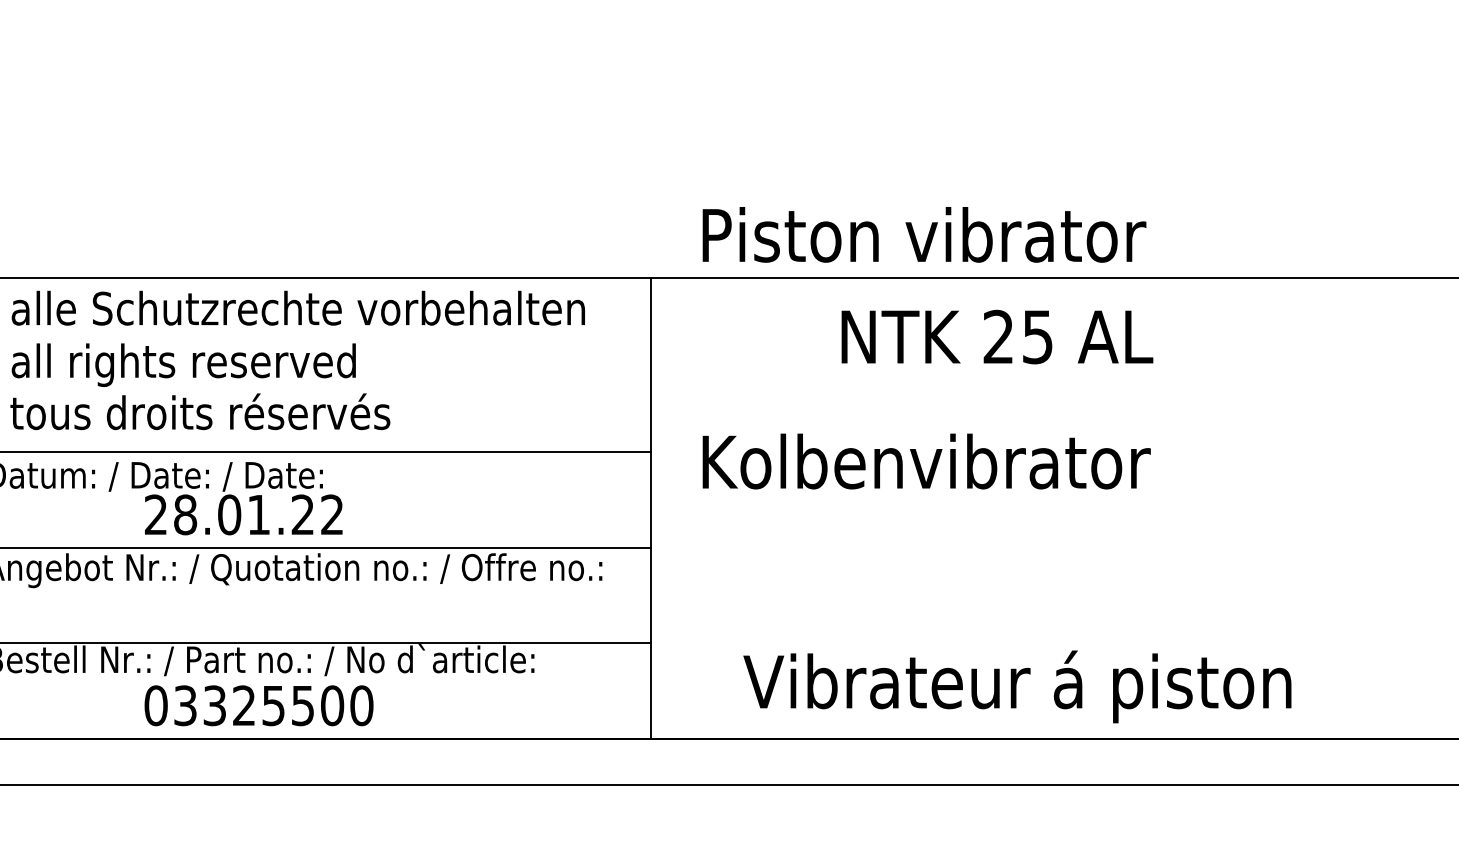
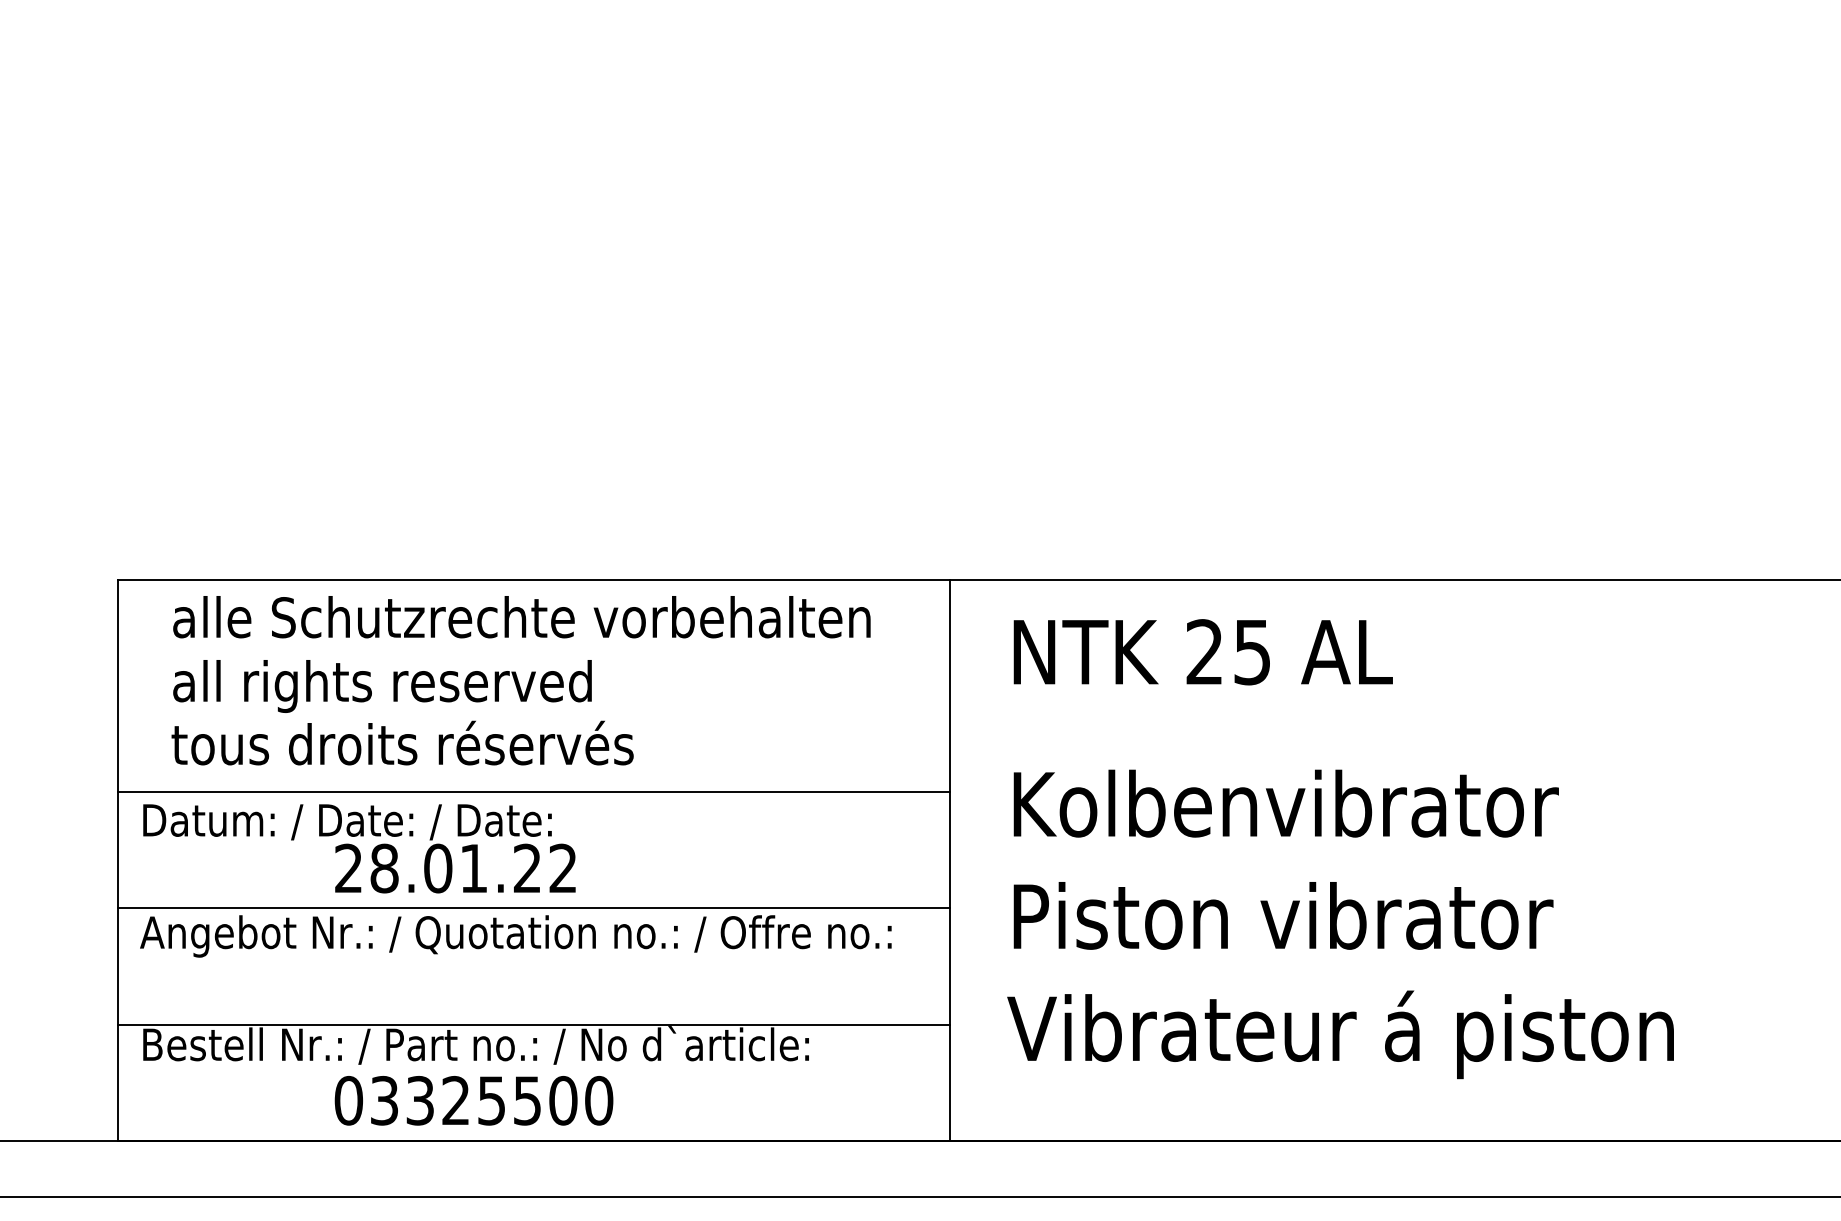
text: (924, 234) -> (1283, 915), moved
text: (996, 337) -> (1202, 652), moved
text: (1017, 686) -> (1340, 1034), moved

